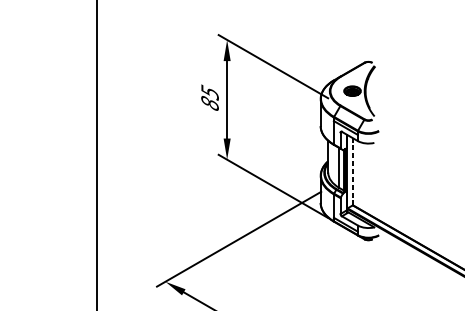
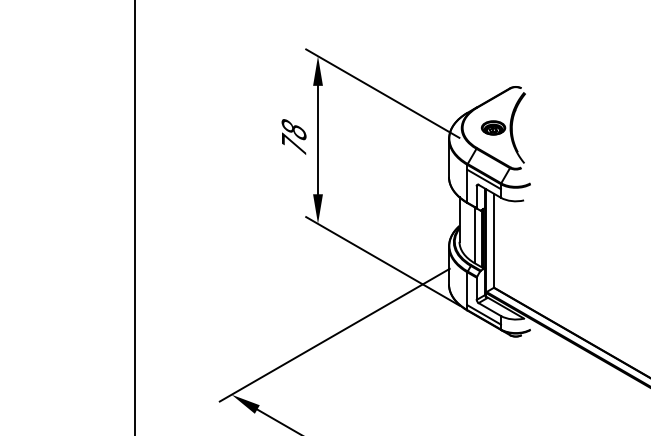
text: (209, 97) -> (293, 136), 85 -> 78
line: (353, 171) -> (494, 240), dashed -> solid

